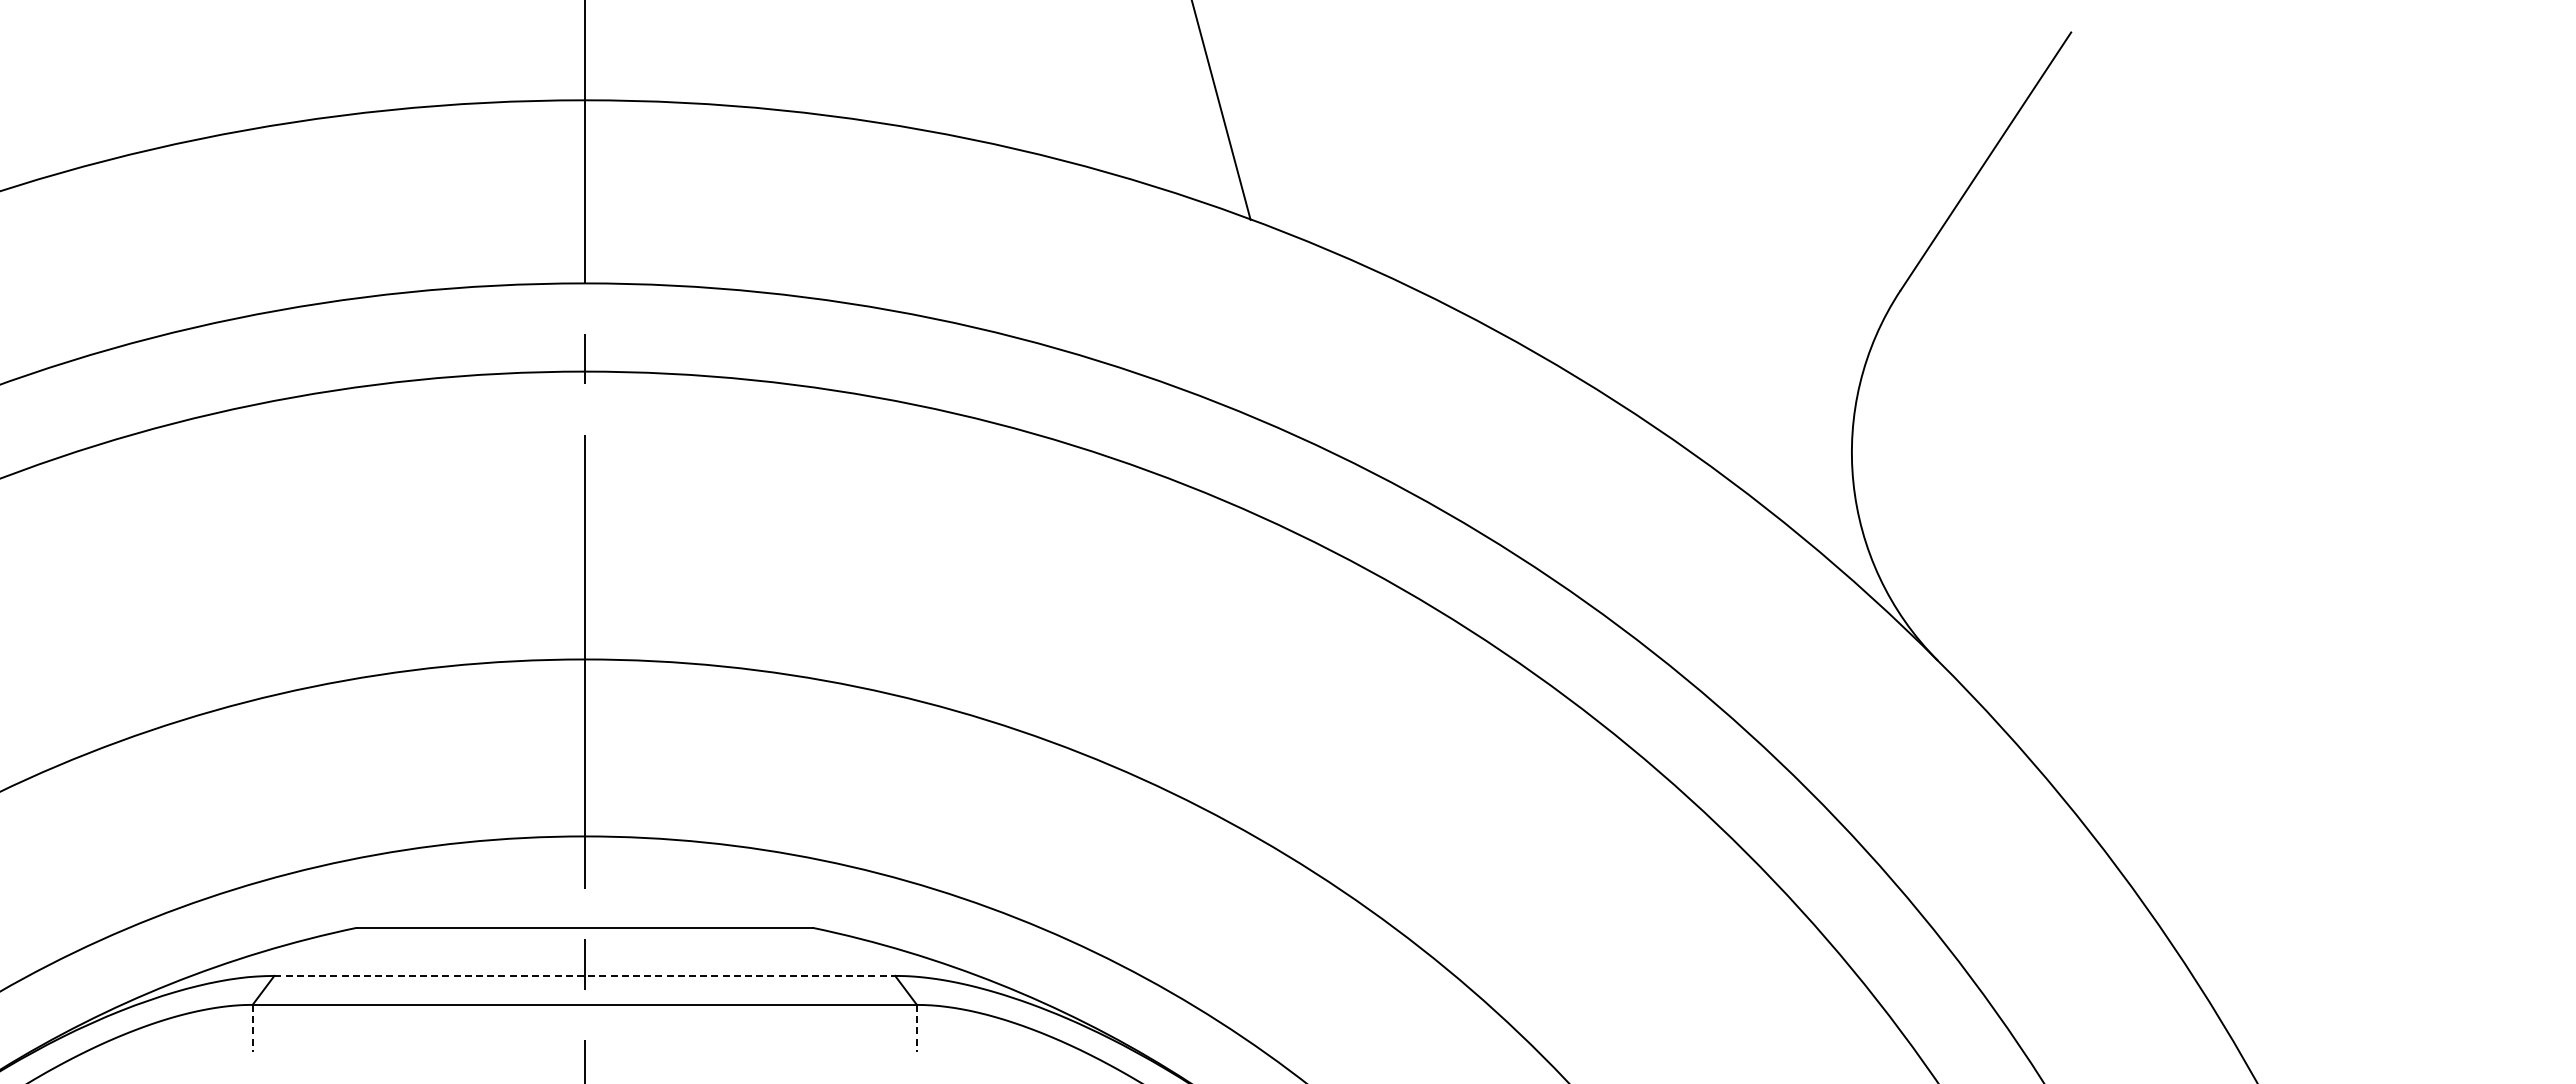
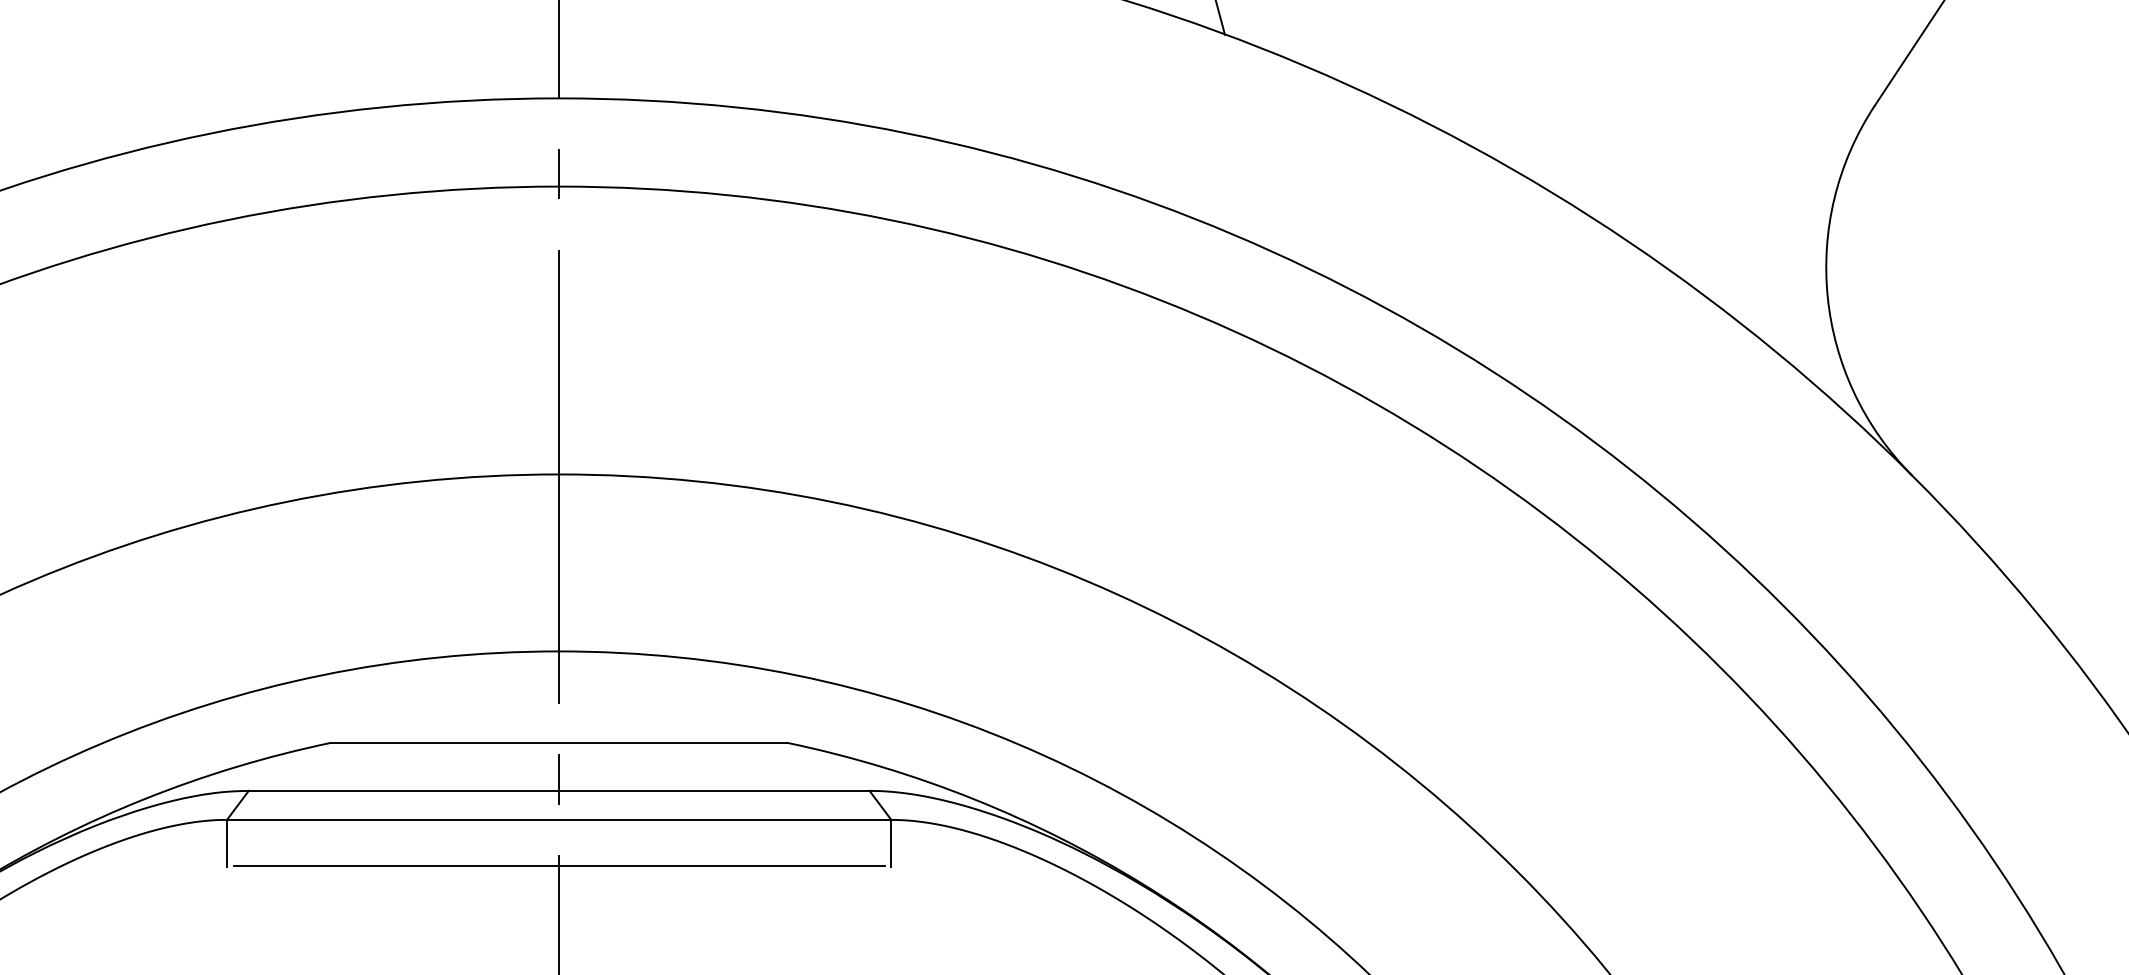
line: (585, 975) -> (559, 790), dashed -> solid
line: (252, 1028) -> (226, 843), dashed -> solid
line: (916, 1028) -> (890, 843), dashed -> solid
line: (584, 1051) -> (558, 866), added

